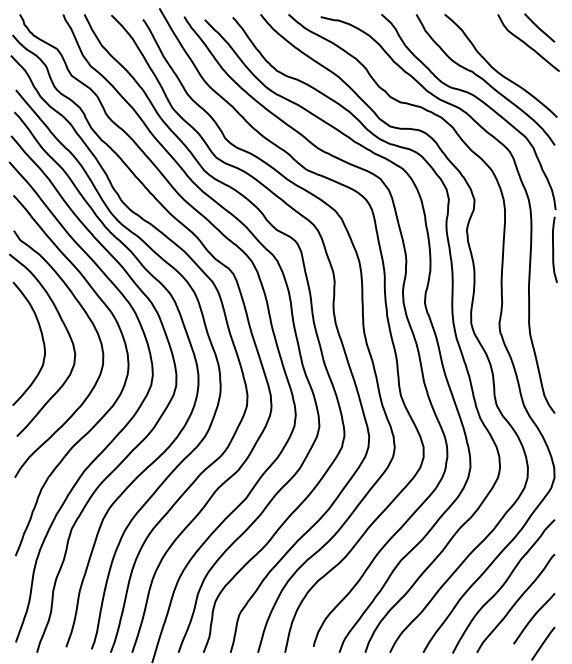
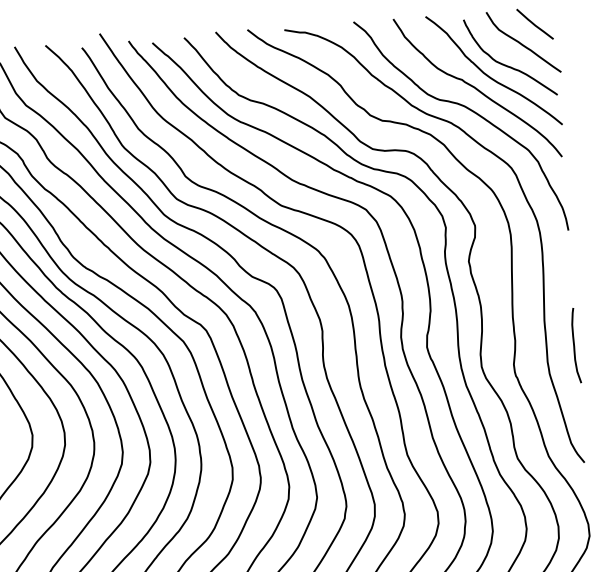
curve: (512, 61) -> (506, 64), added
curve: (554, 249) -> (575, 345), moved

